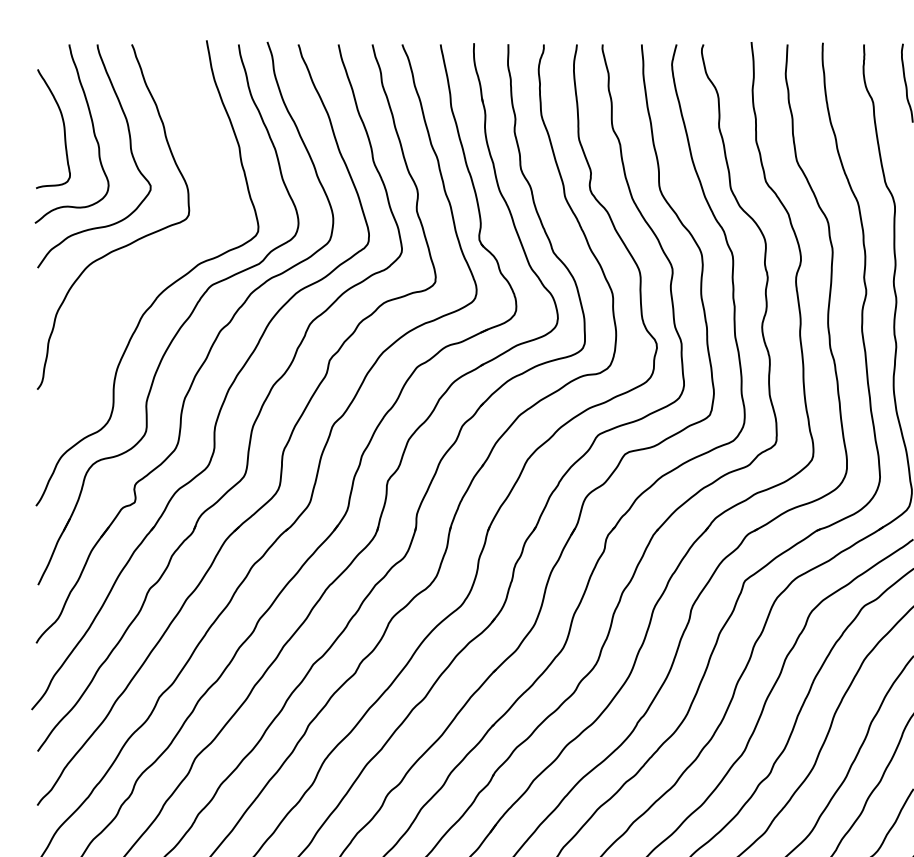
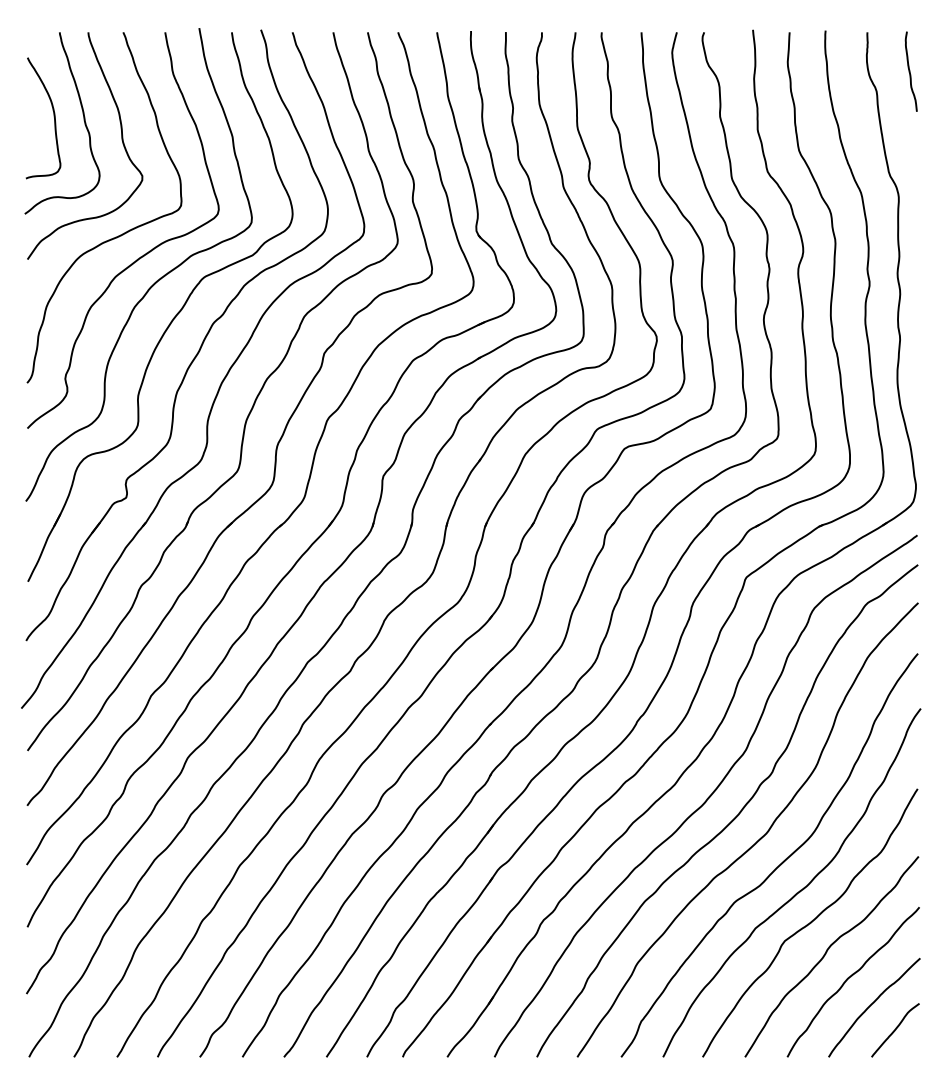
curve: (148, 265) -> (140, 256), added

